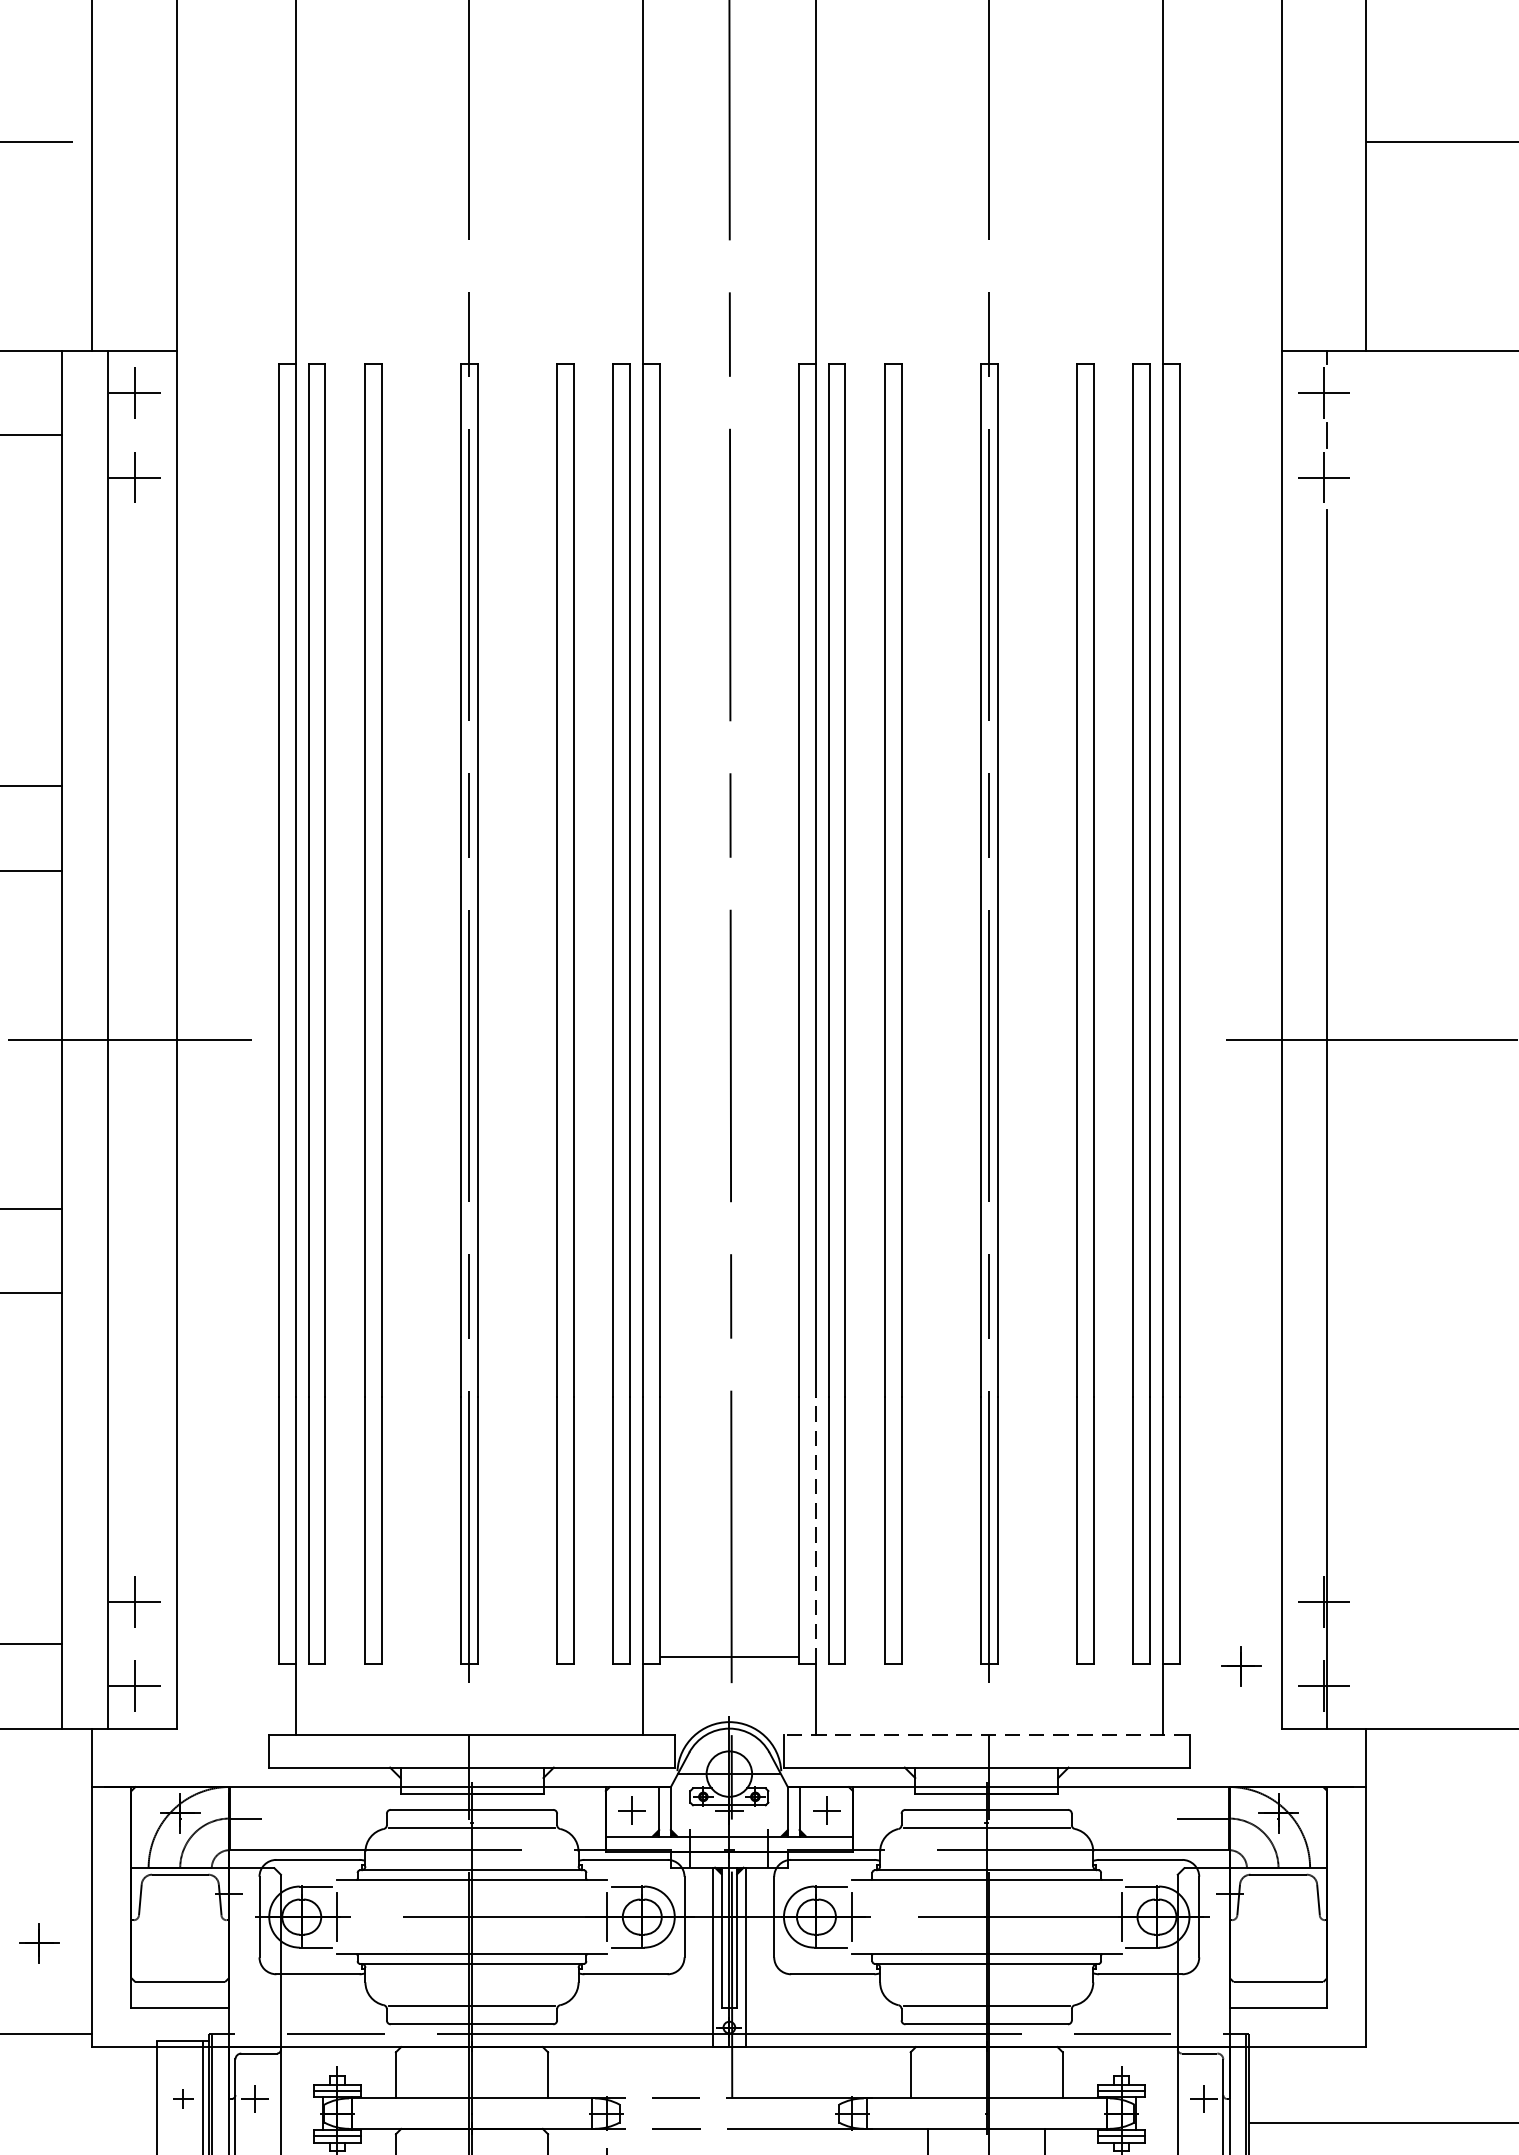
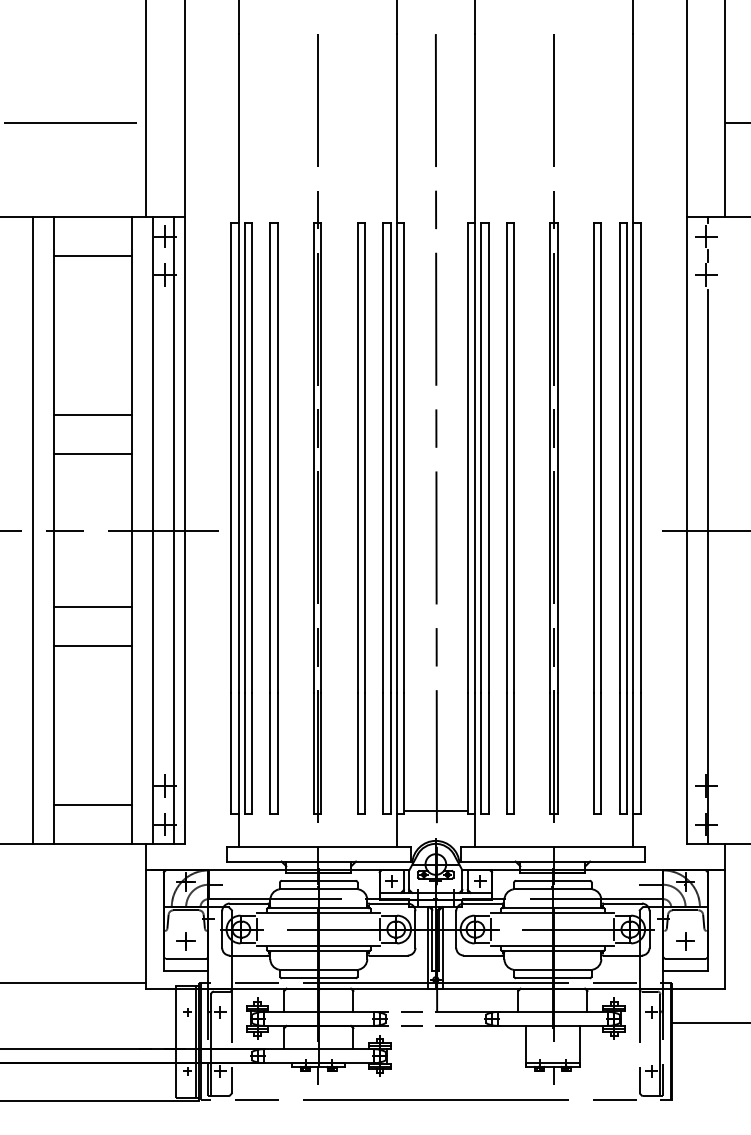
line: (154, 1039) -> (174, 530), added
line: (816, 1529) -> (475, 753), dashed -> solid
part: (1240, 1666) -> (685, 941), moved
line: (985, 1734) -> (552, 846), dashed -> solid
part: (38, 1943) -> (185, 941), moved

